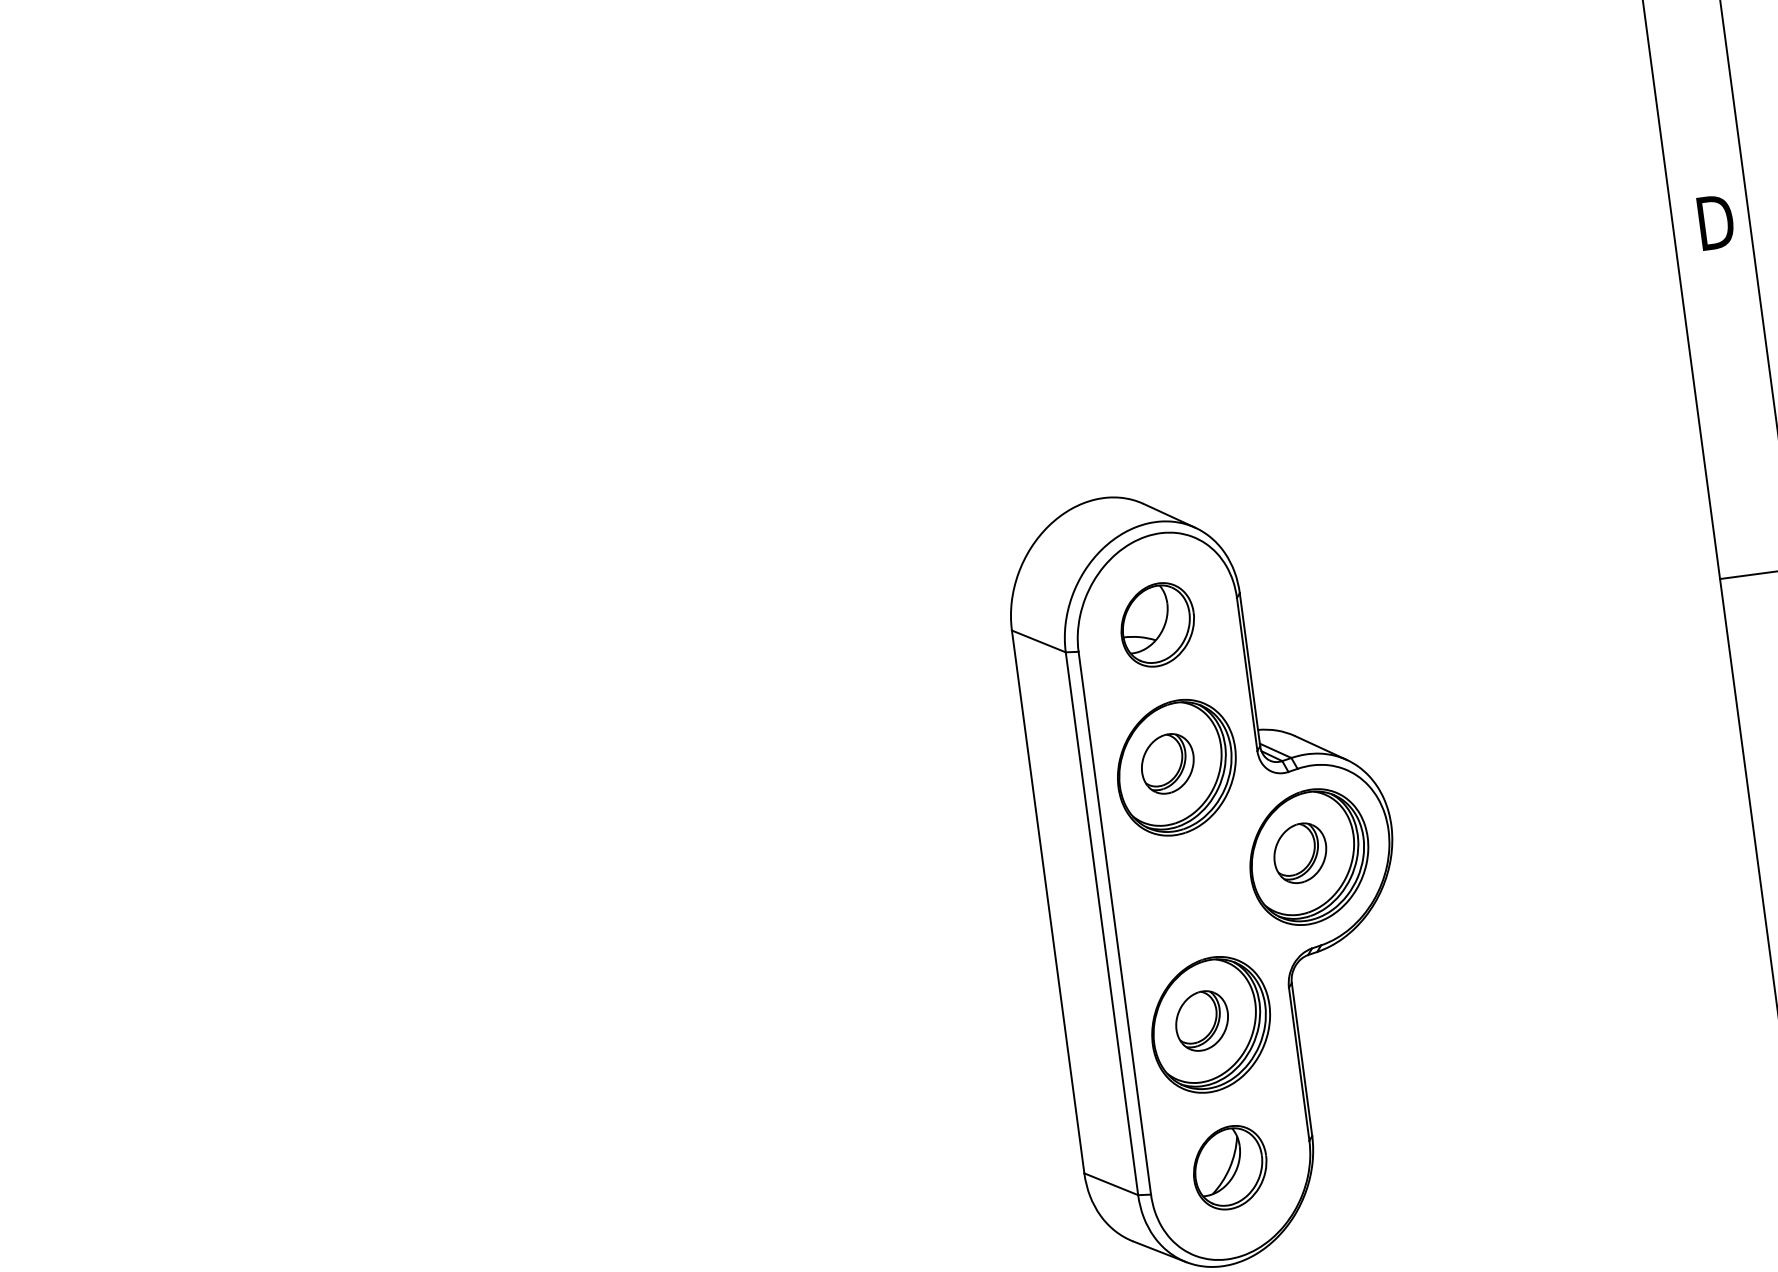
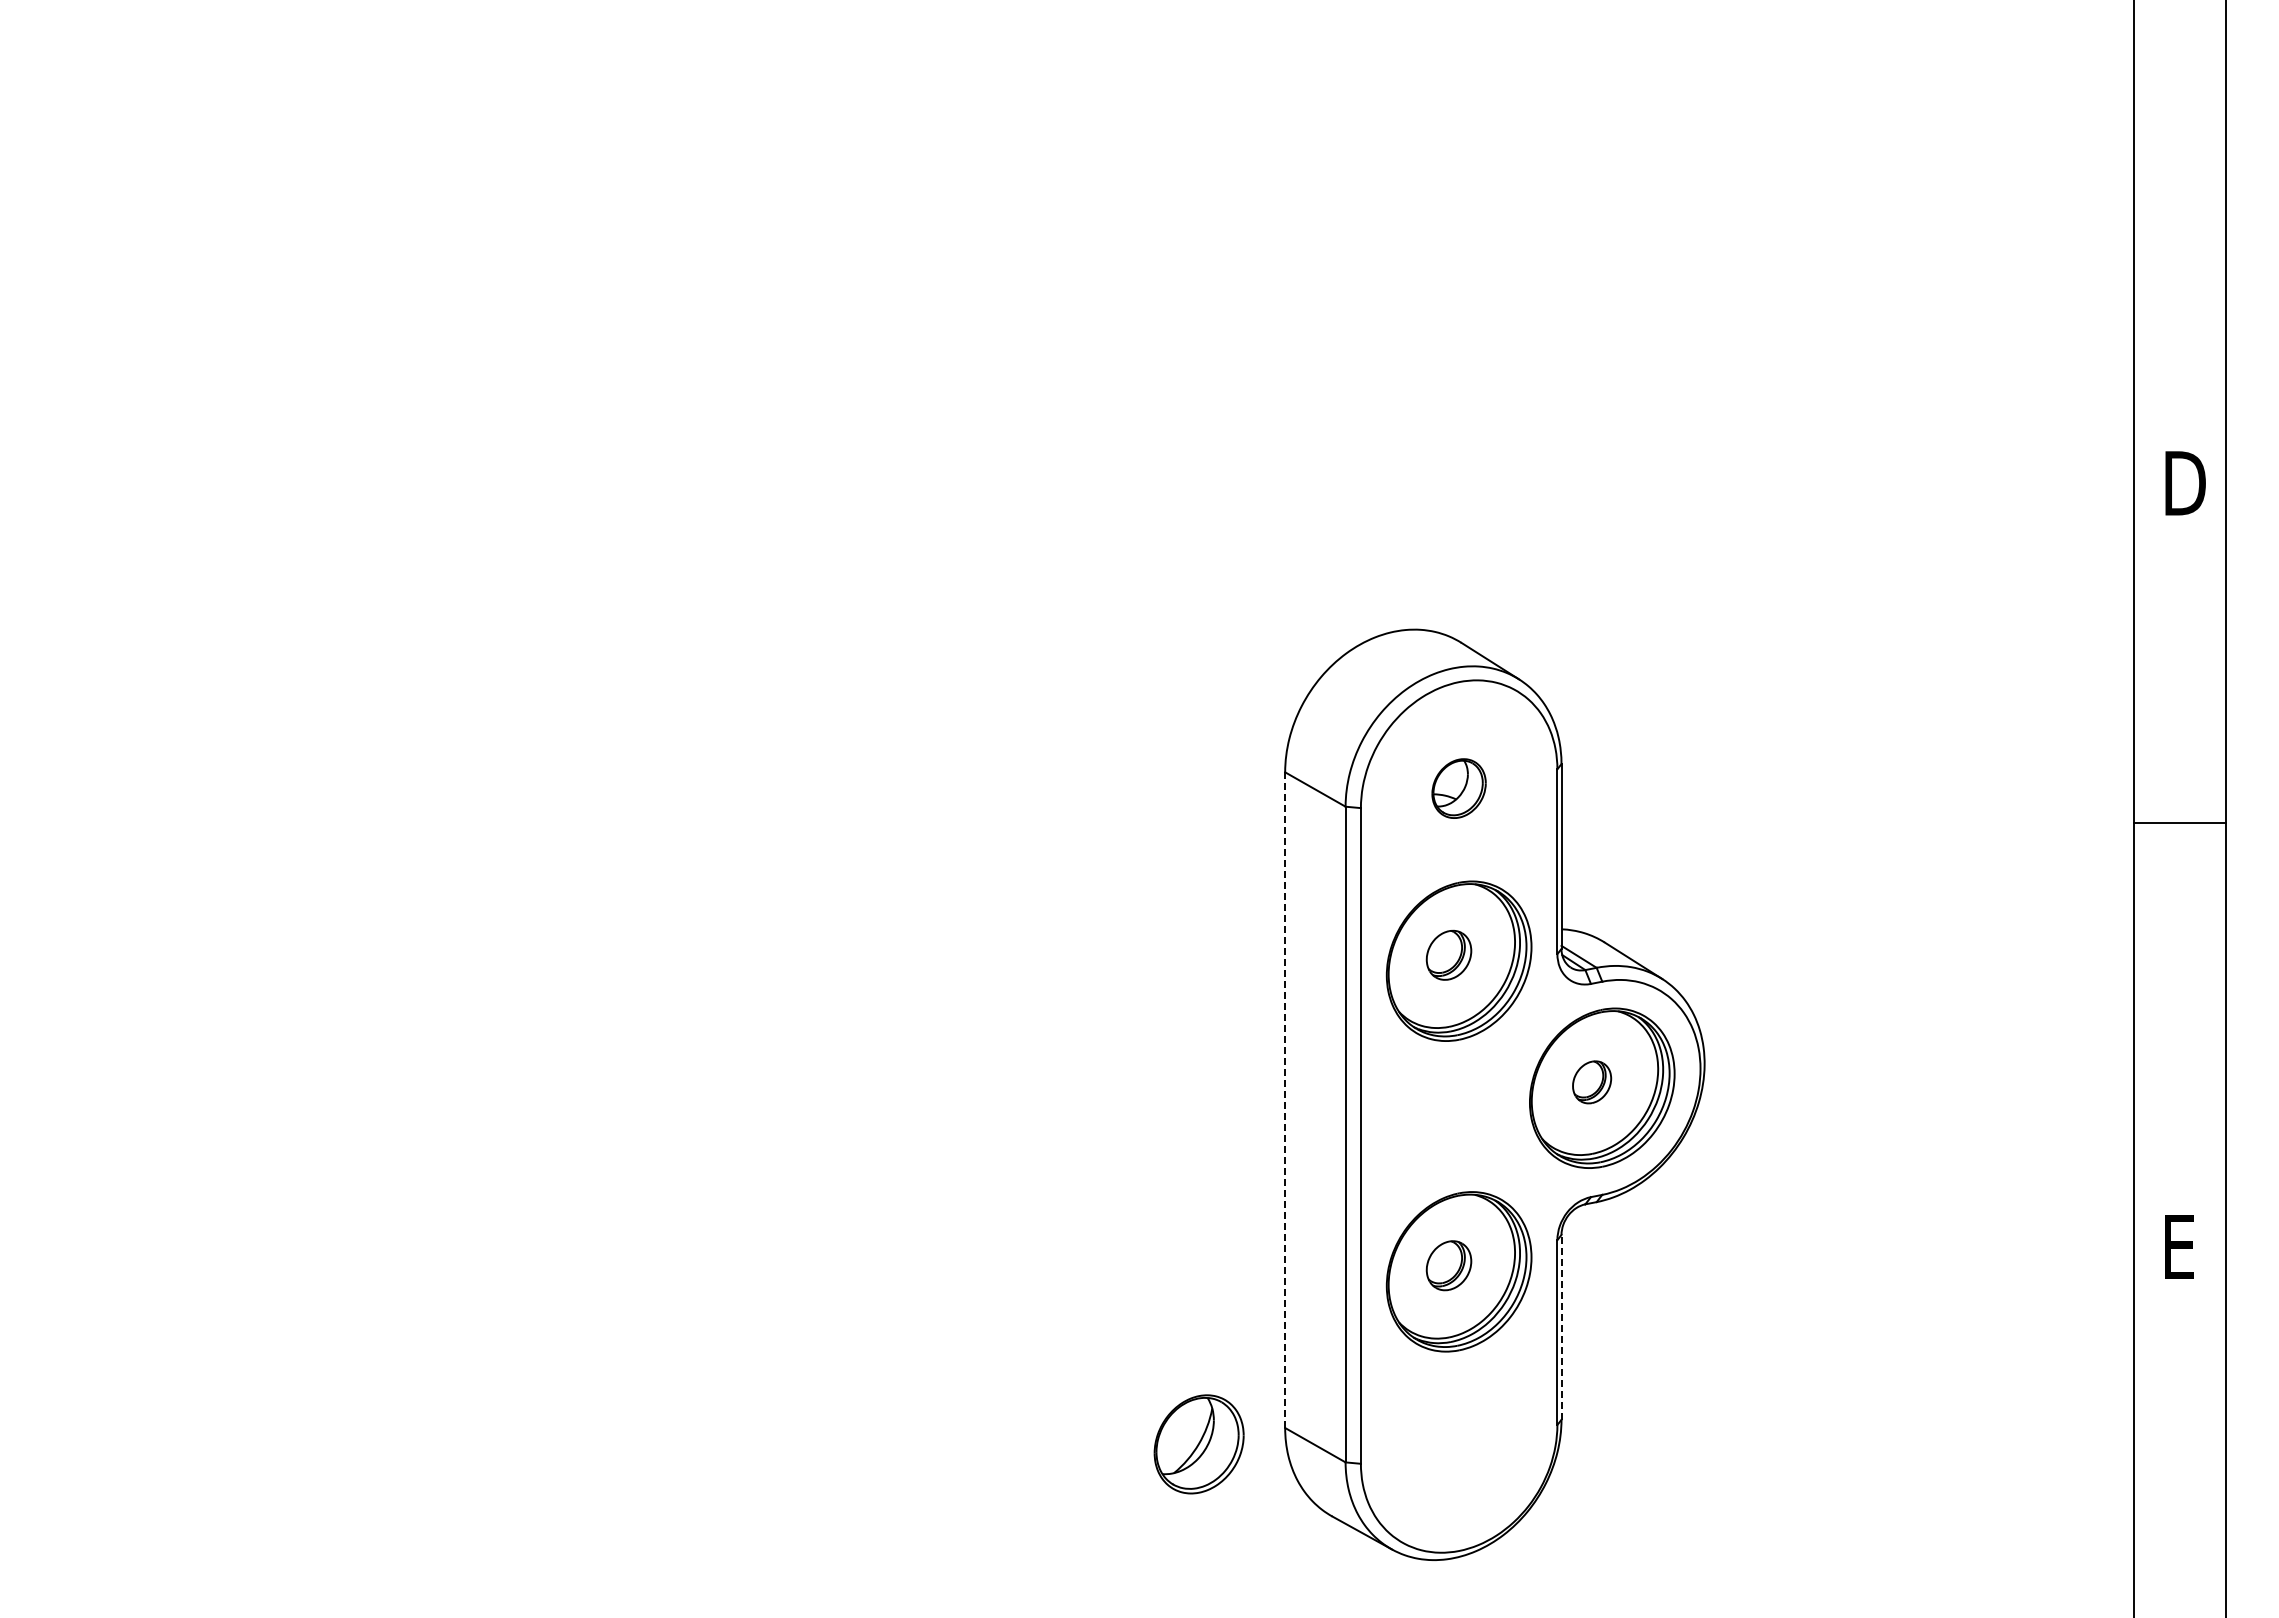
text: (1716, 222) -> (2185, 483), moved
part: (1157, 624) -> (1458, 788), size x0.6
part: (1167, 764) -> (1448, 955), size x0.7
part: (1299, 853) -> (1591, 1082), size x0.6
line: (1048, 902) -> (1285, 1100), solid -> dashed
part: (1201, 1020) -> (1448, 1265), size x0.7
line: (1301, 1058) -> (1561, 1326), solid -> dashed
part: (1229, 1167) -> (1198, 1444), moved

